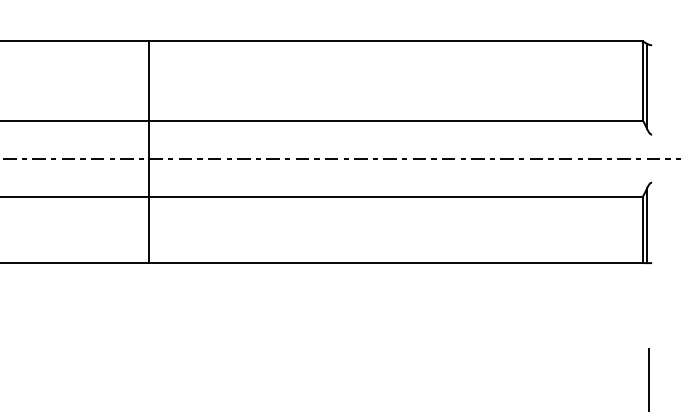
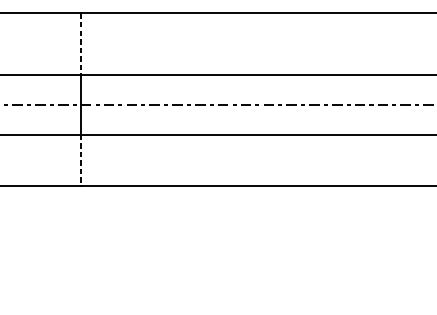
line: (149, 81) -> (80, 44), solid -> dashed
line: (149, 230) -> (80, 160), solid -> dashed

